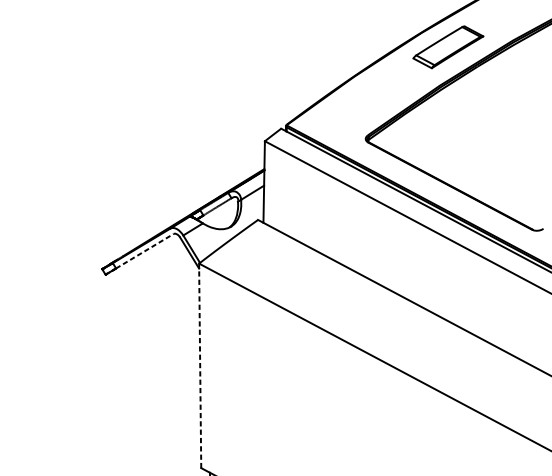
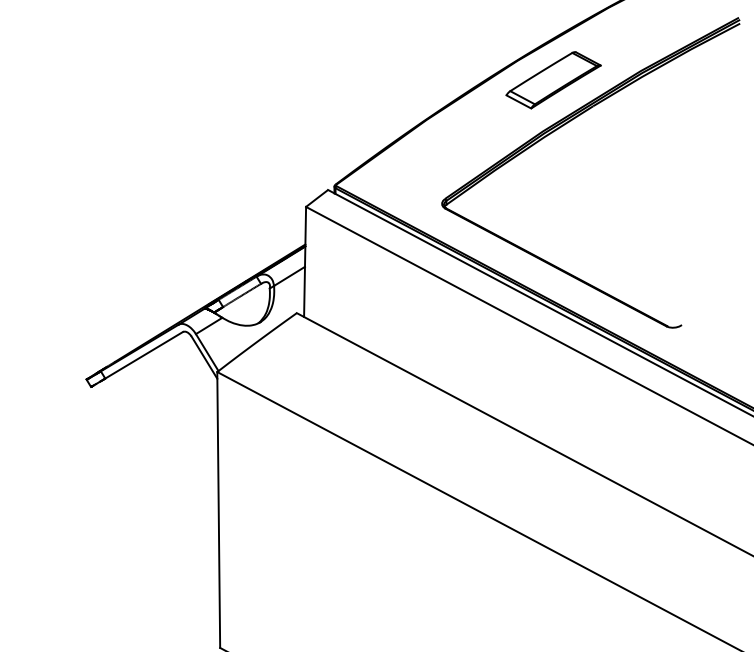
line: (145, 251) -> (144, 355), dashed -> solid
line: (200, 365) -> (218, 509), dashed -> solid

